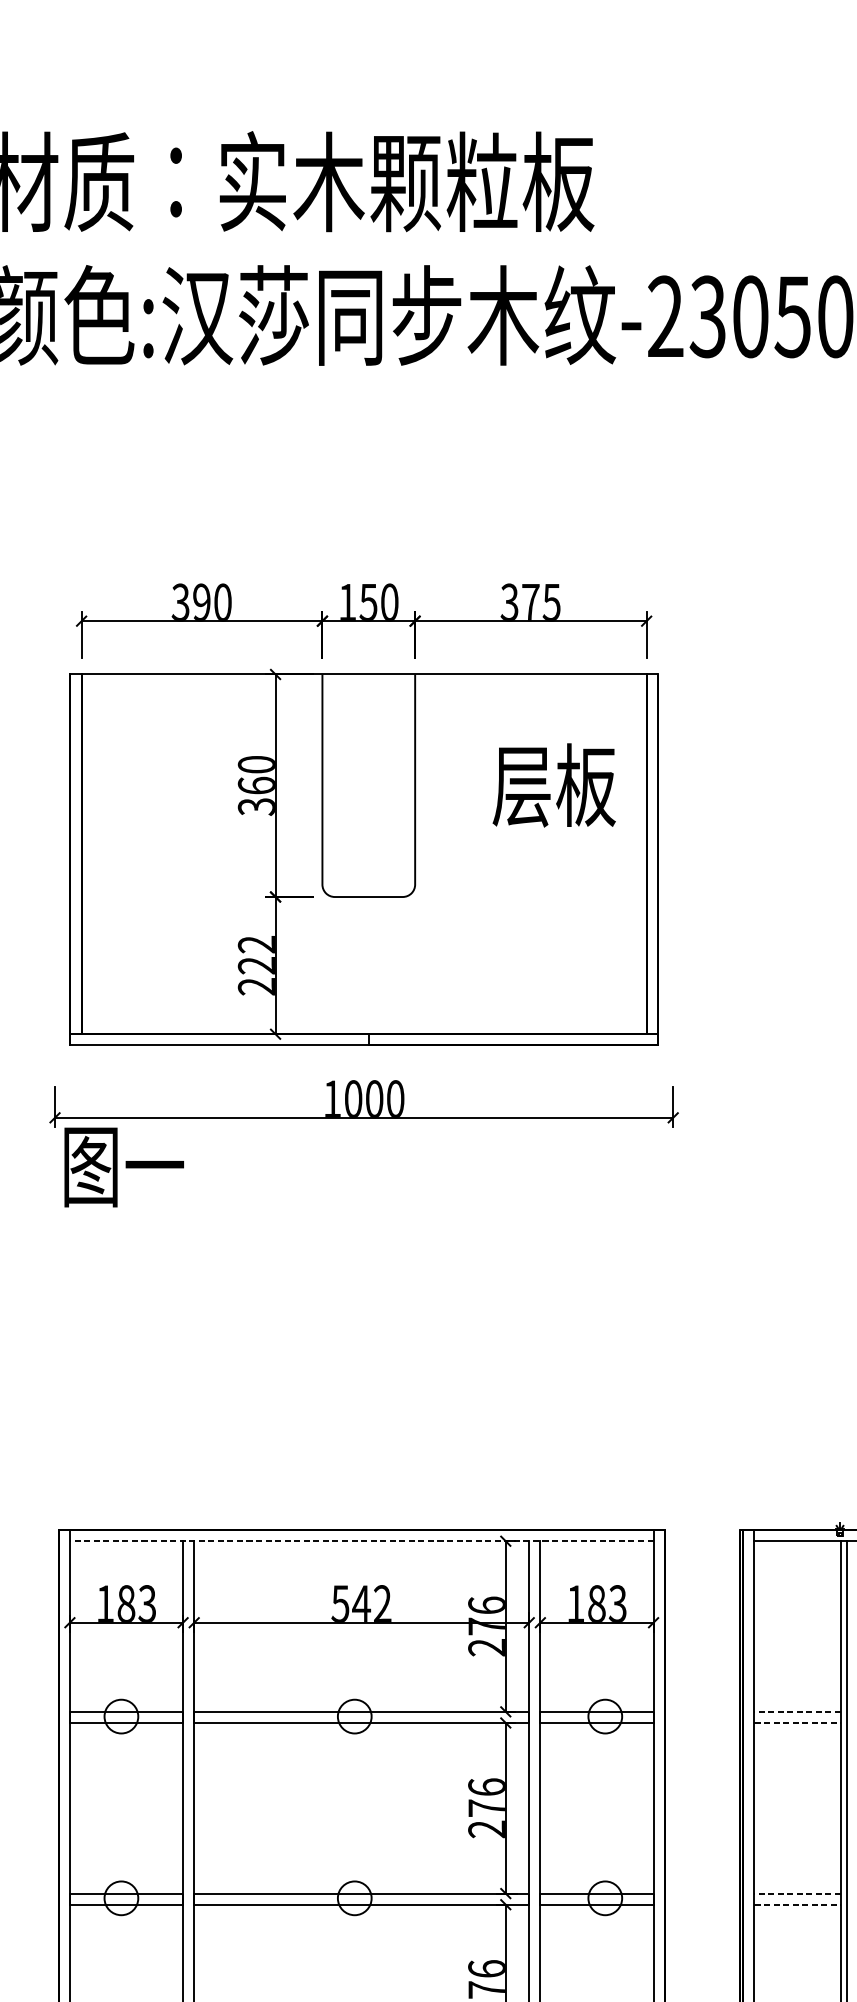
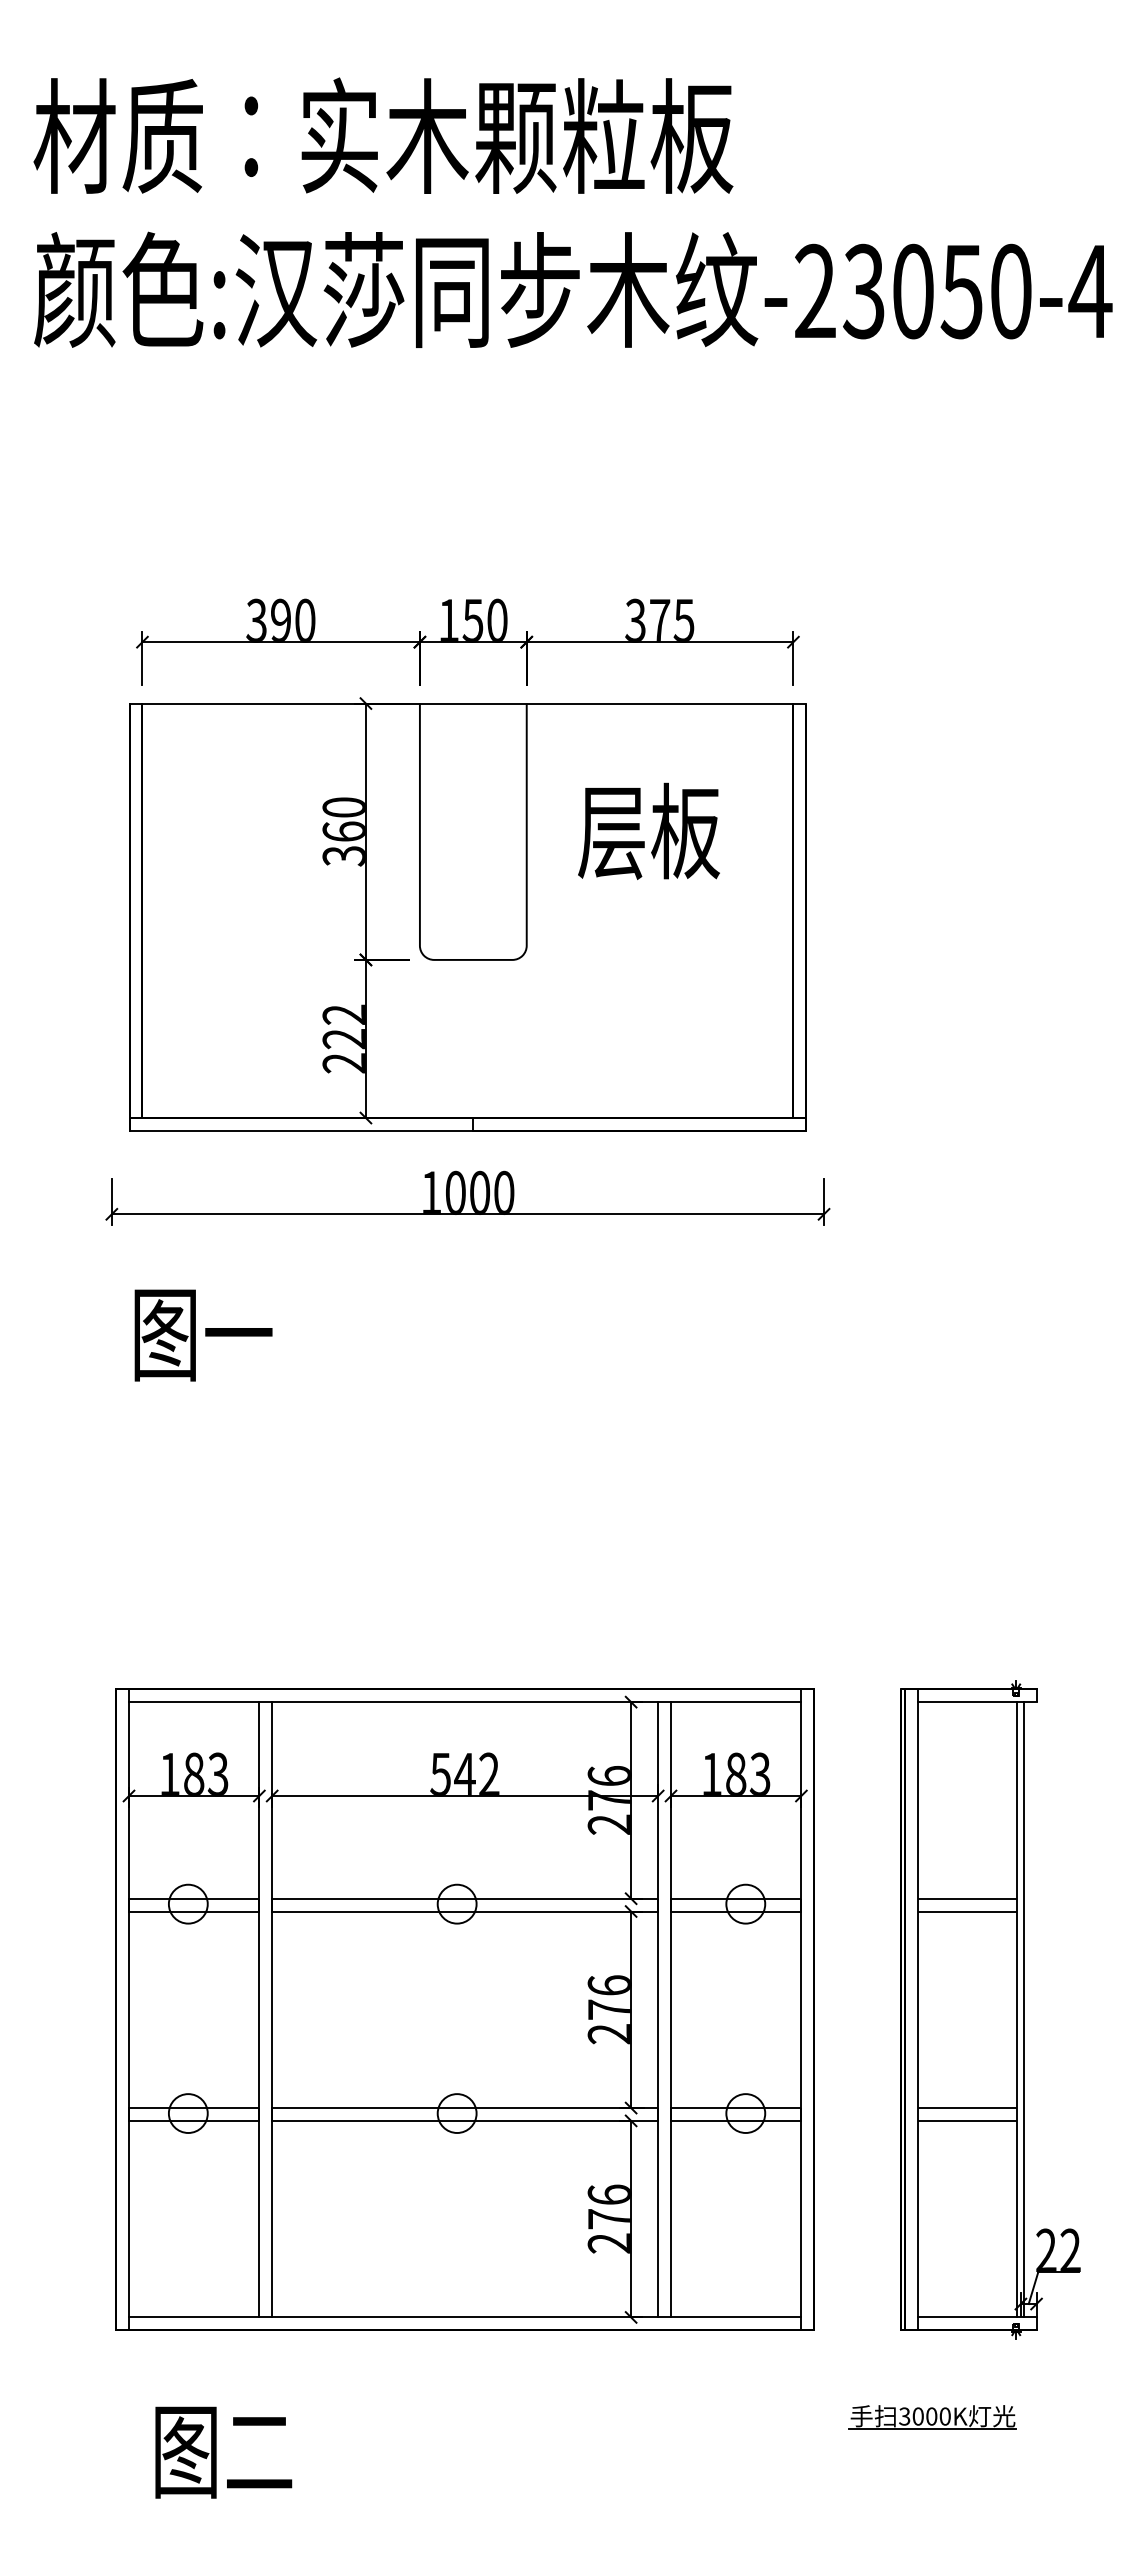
text: (553, 784) -> (648, 830), moved
text: (124, 1167) -> (203, 1335), moved
line: (361, 1541) -> (464, 1702), dashed -> solid
line: (797, 1711) -> (967, 1898), dashed -> solid
line: (797, 1722) -> (967, 1911), dashed -> solid
line: (797, 1893) -> (967, 2108), dashed -> solid
line: (797, 1904) -> (967, 2120), dashed -> solid

